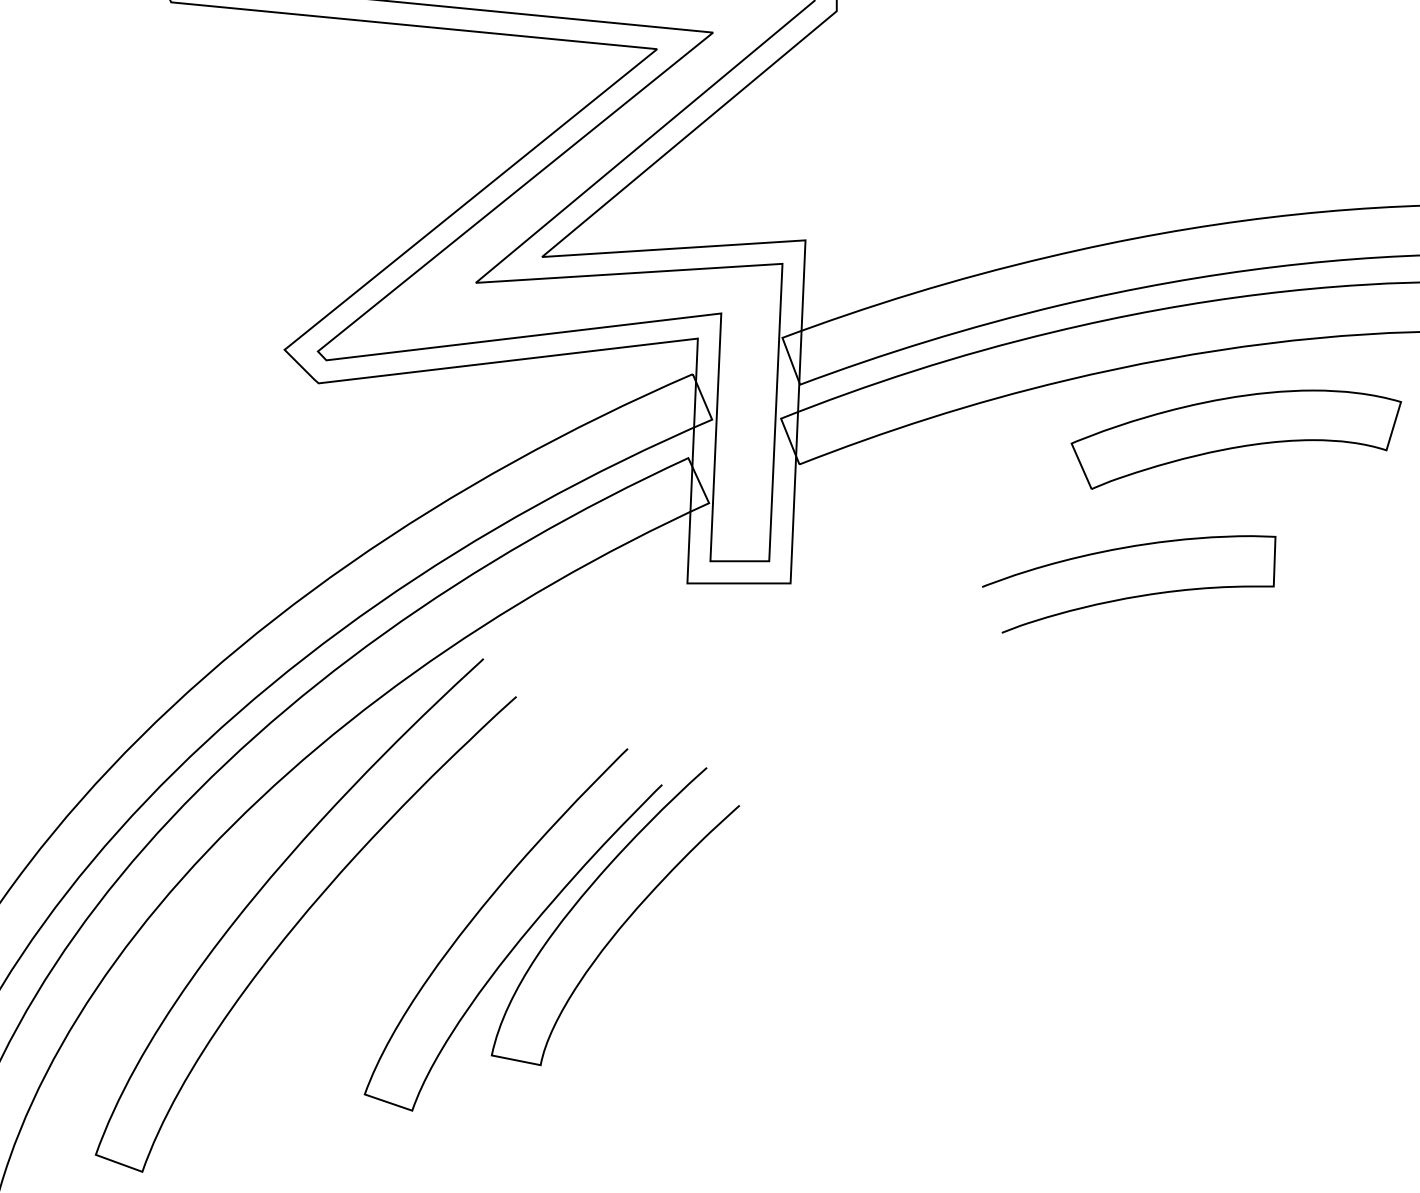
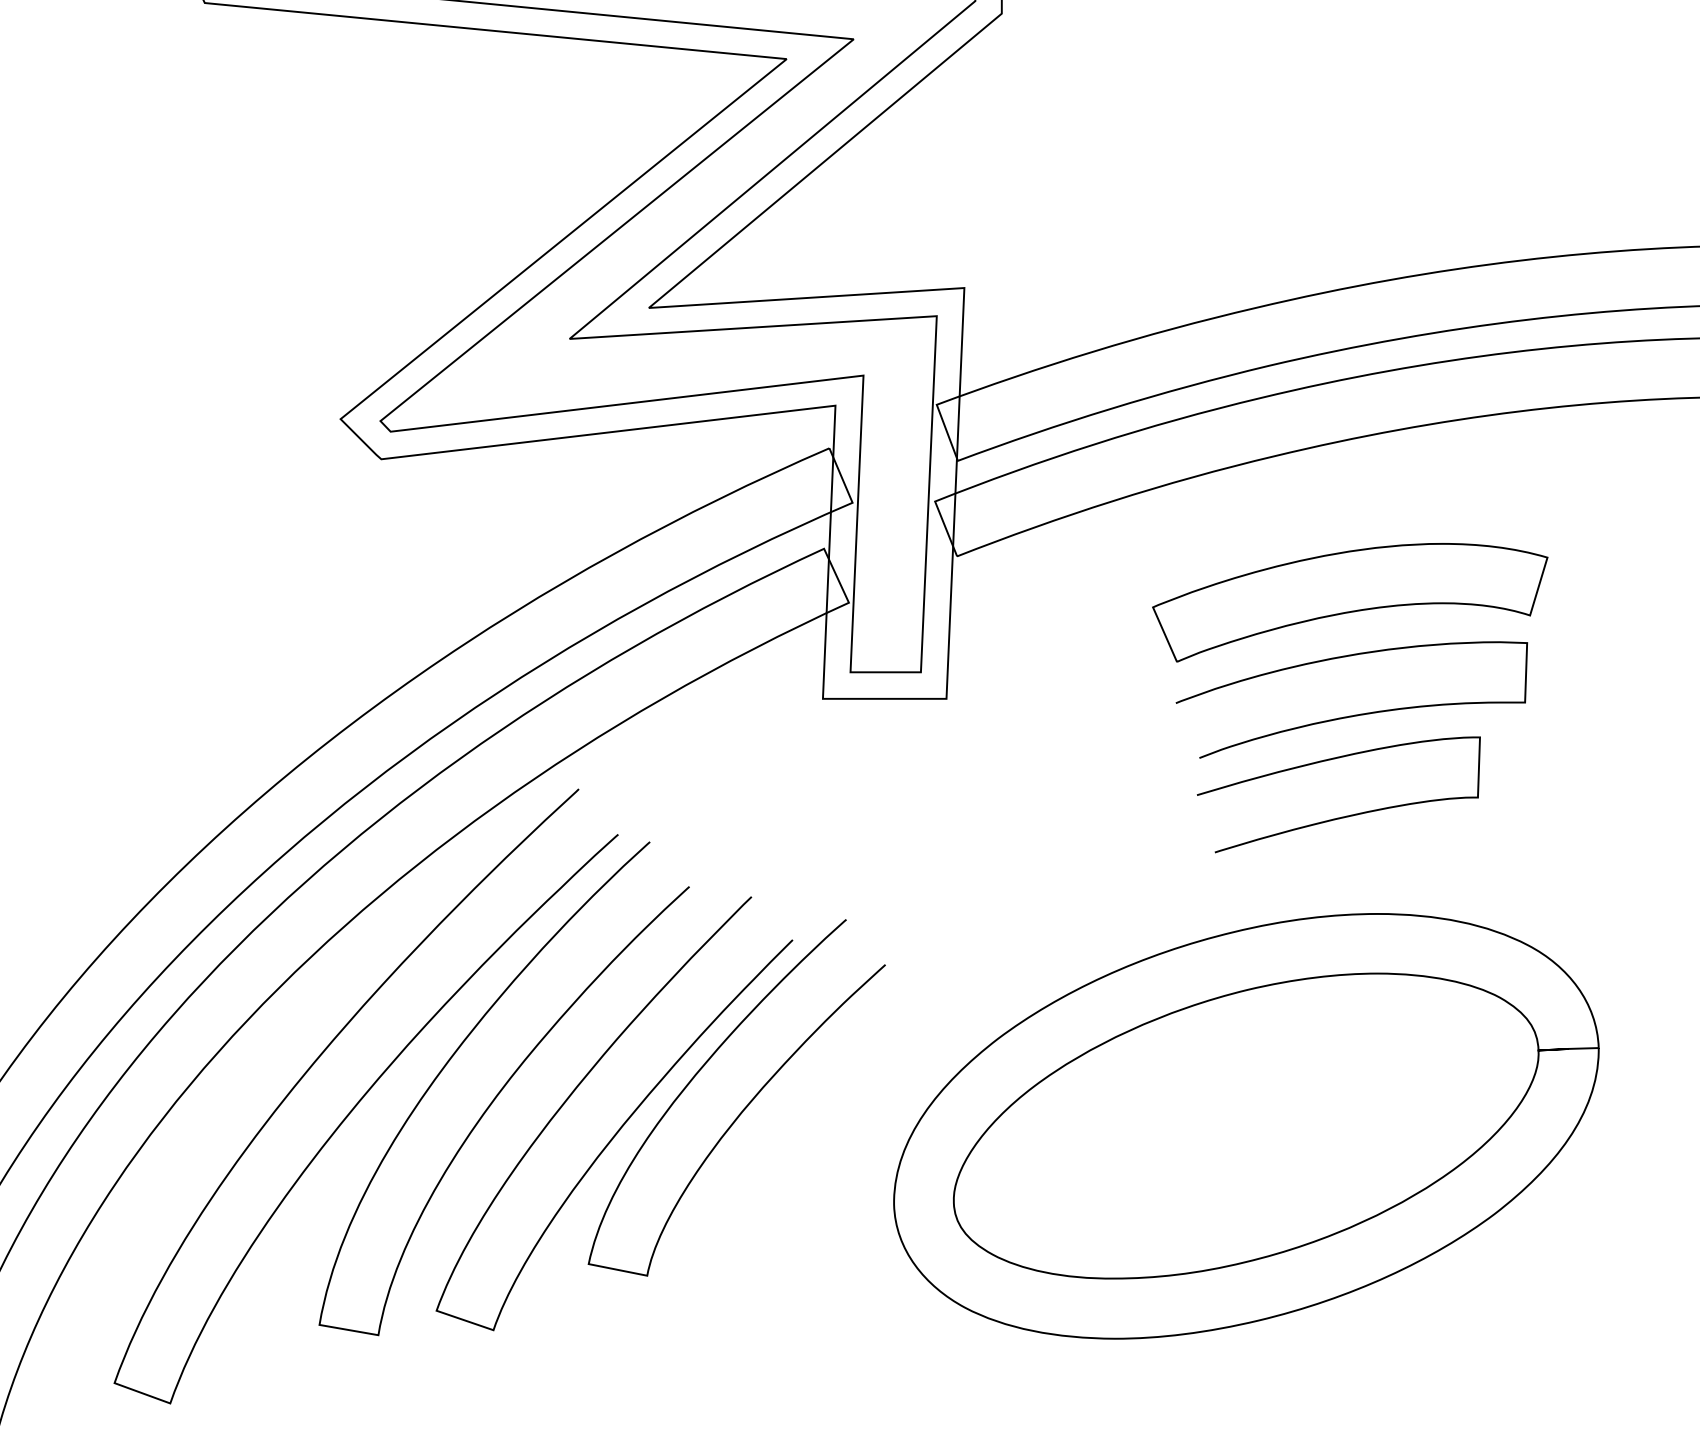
curve: (1237, 446) -> (1351, 610), moved
curve: (1120, 681) -> (1341, 816), added
curve: (420, 908) -> (503, 1088), added
curve: (1069, 1044) -> (1280, 1251), added

